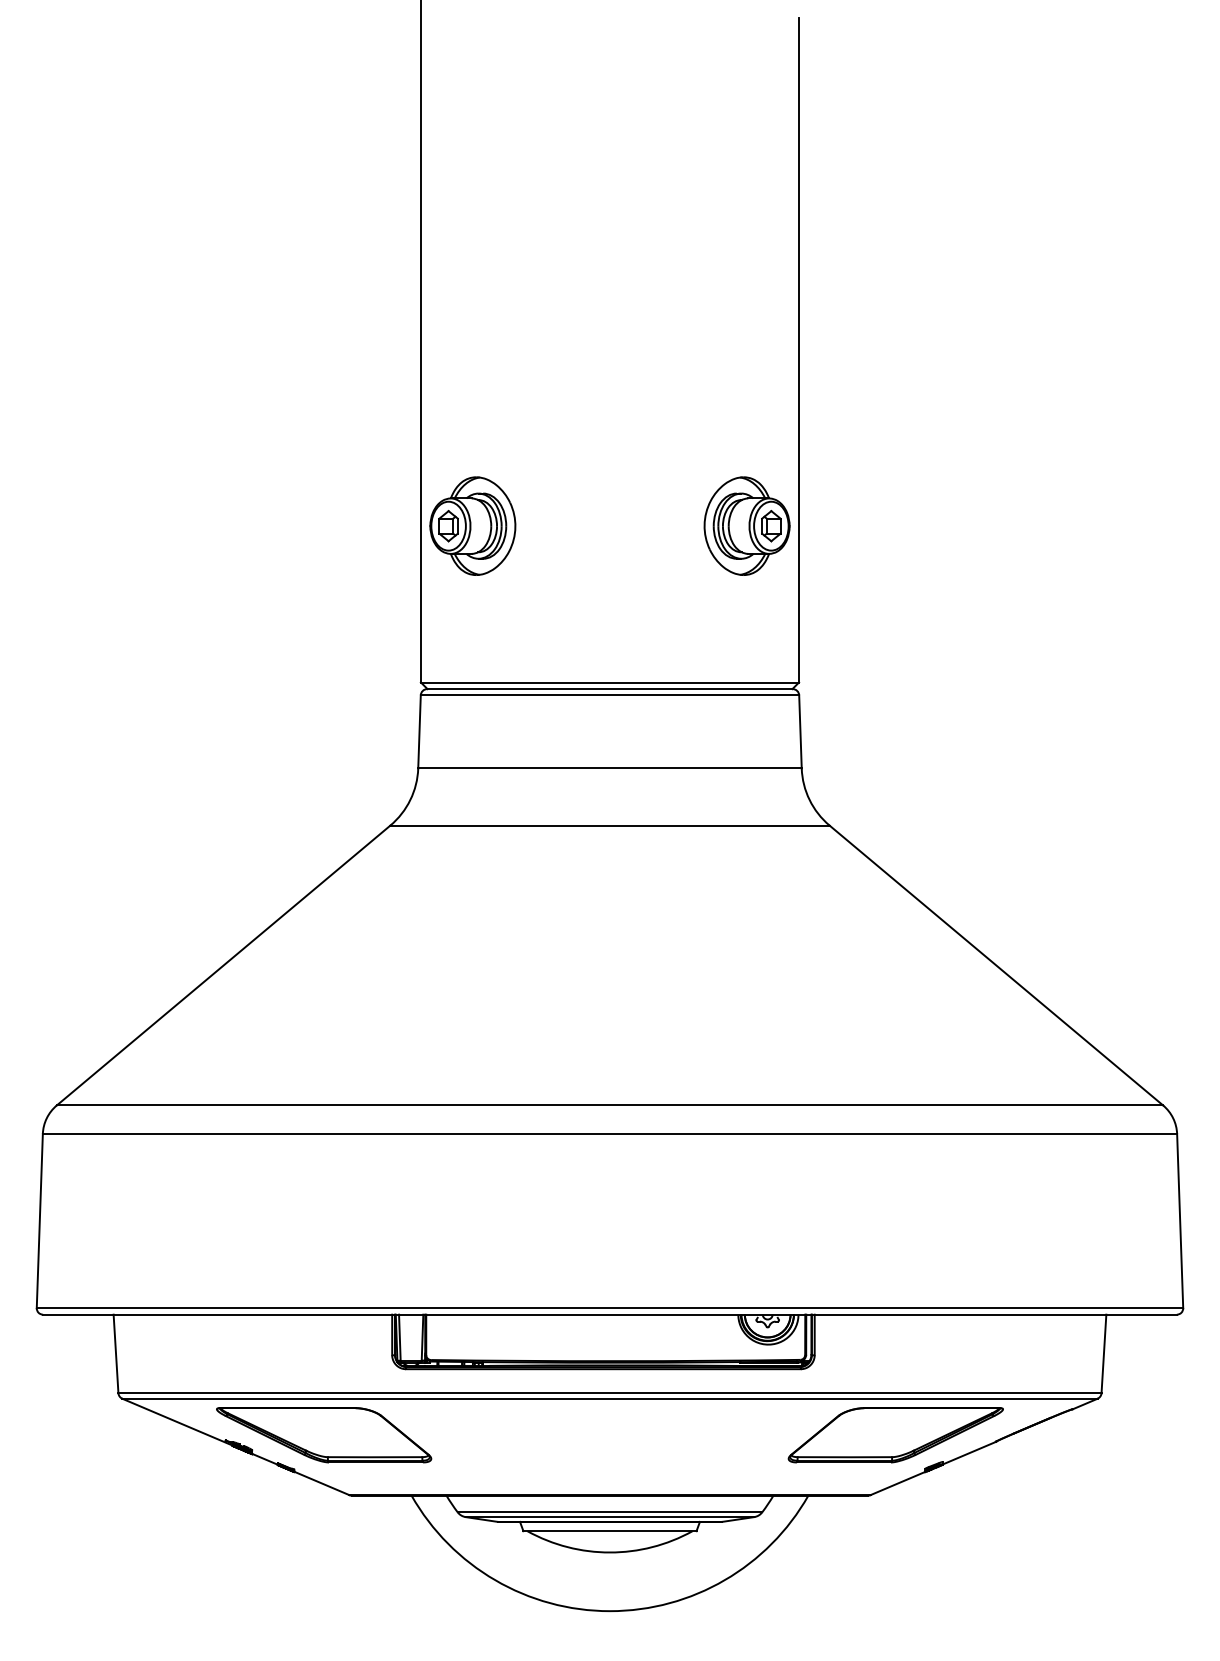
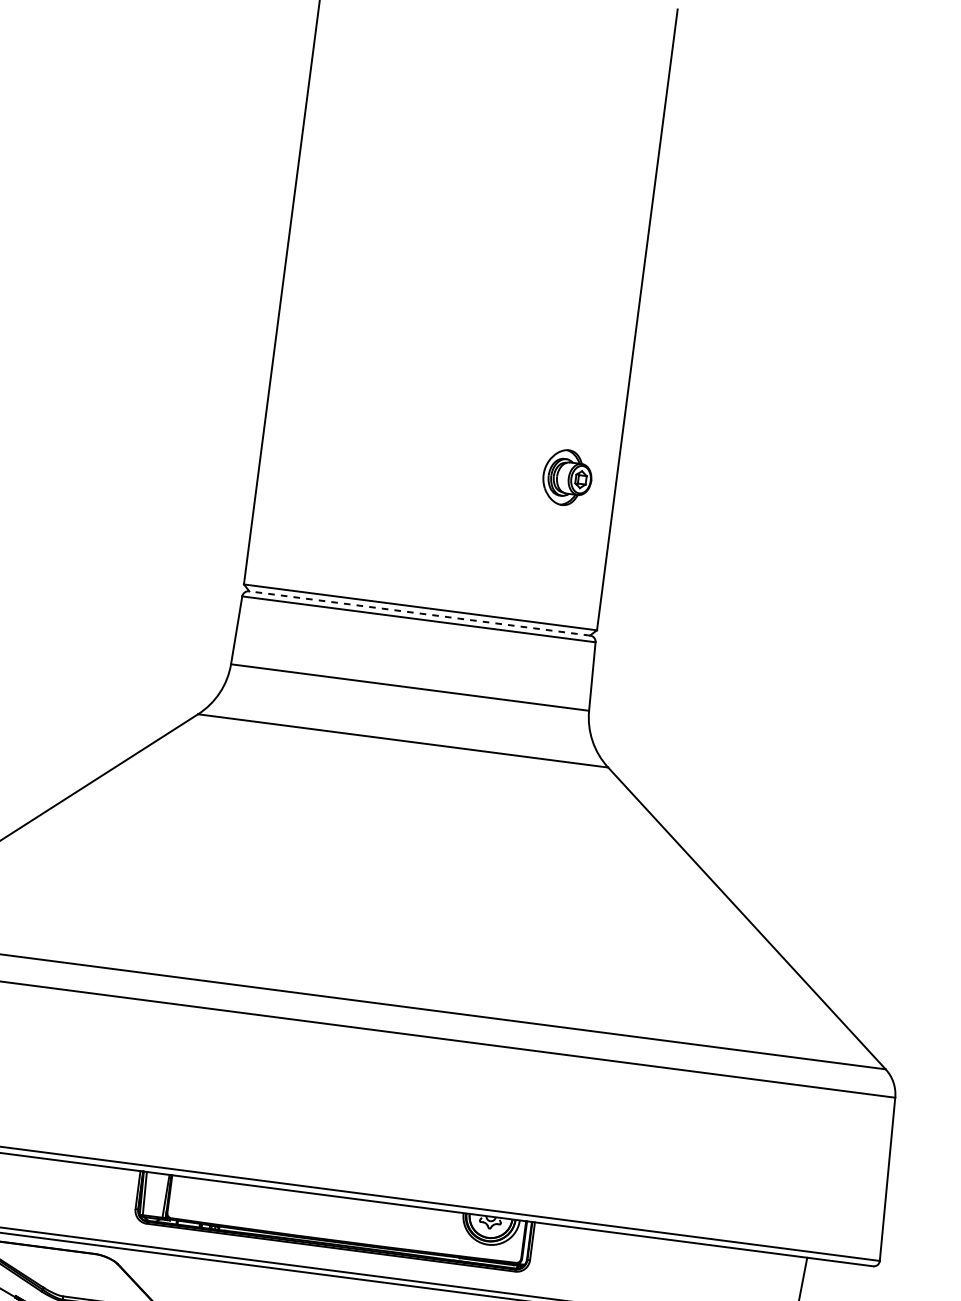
part: (472, 525) -> (311, 444), removed
part: (746, 525) -> (566, 477), size x0.6
line: (610, 689) -> (420, 613), solid -> dashed

